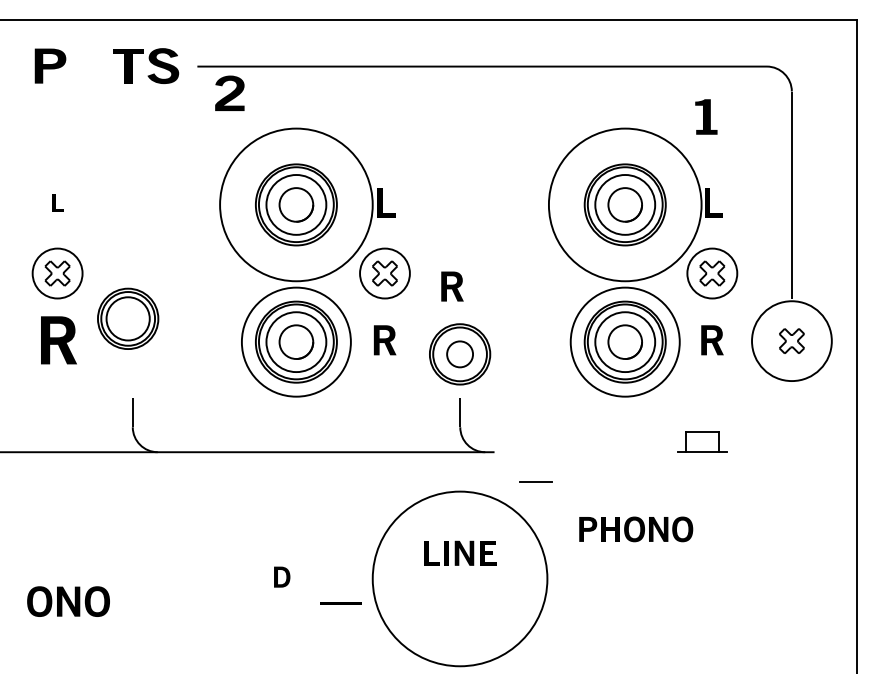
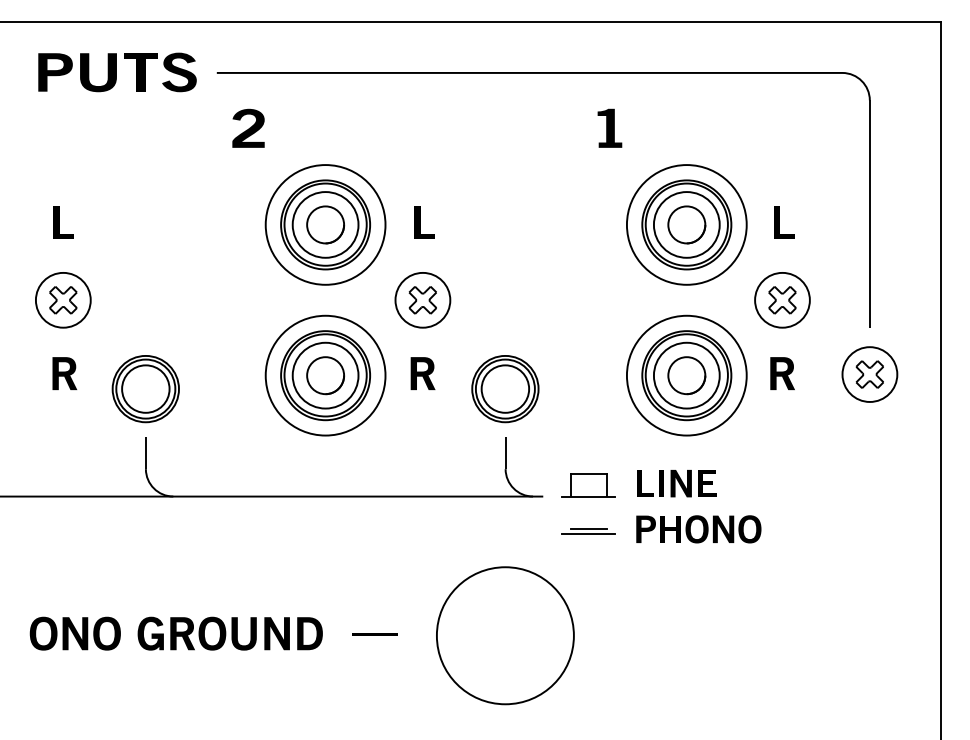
part: (81, 66) -> (89, 72), added
part: (229, 92) -> (248, 127), moved
part: (705, 116) -> (609, 127), moved
part: (57, 202) -> (63, 222), size x1.67
circle: (296, 204) -> (325, 224), size x0.71
circle: (624, 204) -> (686, 224), size x0.71
part: (451, 286) -> (496, 314), removed
part: (127, 319) -> (145, 389), moved
part: (58, 340) -> (64, 373), size x0.62
circle: (791, 341) -> (869, 374), size x0.62
circle: (460, 353) -> (505, 388), size x1.67
part: (702, 442) -> (588, 485), moved
line: (535, 485) -> (588, 533), added
part: (635, 529) -> (698, 529), moved
part: (460, 553) -> (676, 483), moved
part: (178, 576) -> (196, 633), added
fill: (251, 576) -> (276, 633), added
part: (281, 576) -> (309, 633), size x1.43
circle: (459, 578) -> (504, 635), size x0.71
part: (67, 601) -> (74, 633), moved
line: (340, 603) -> (374, 634), moved

